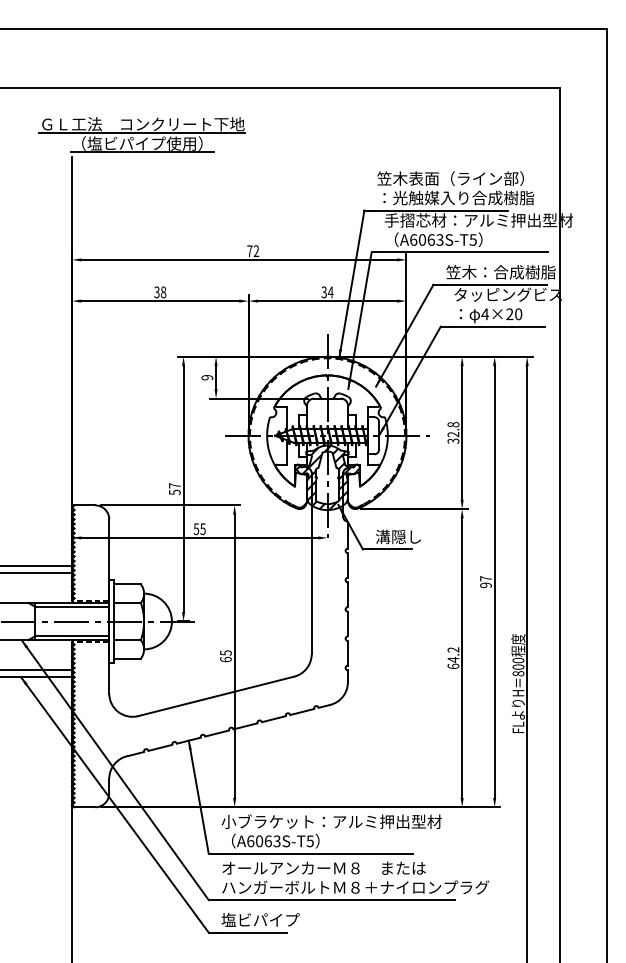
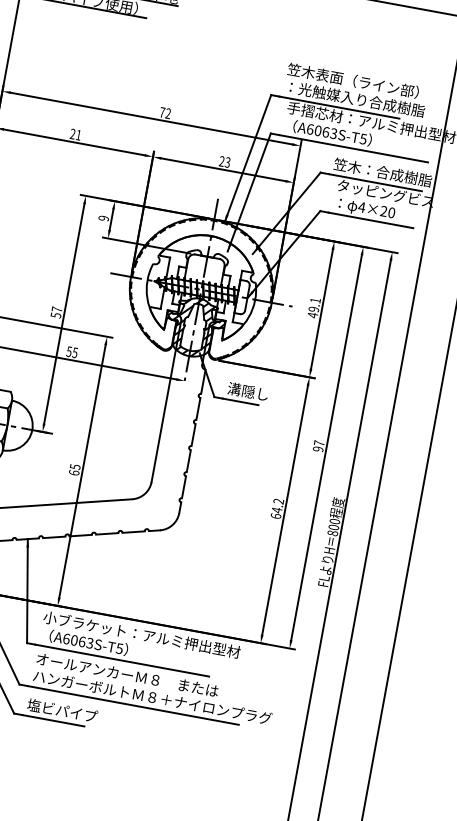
text: (160, 292) -> (75, 134), 38 -> 21
text: (327, 292) -> (224, 162), 34 -> 23
text: (453, 433) -> (314, 308), 32.8 -> 49.1

